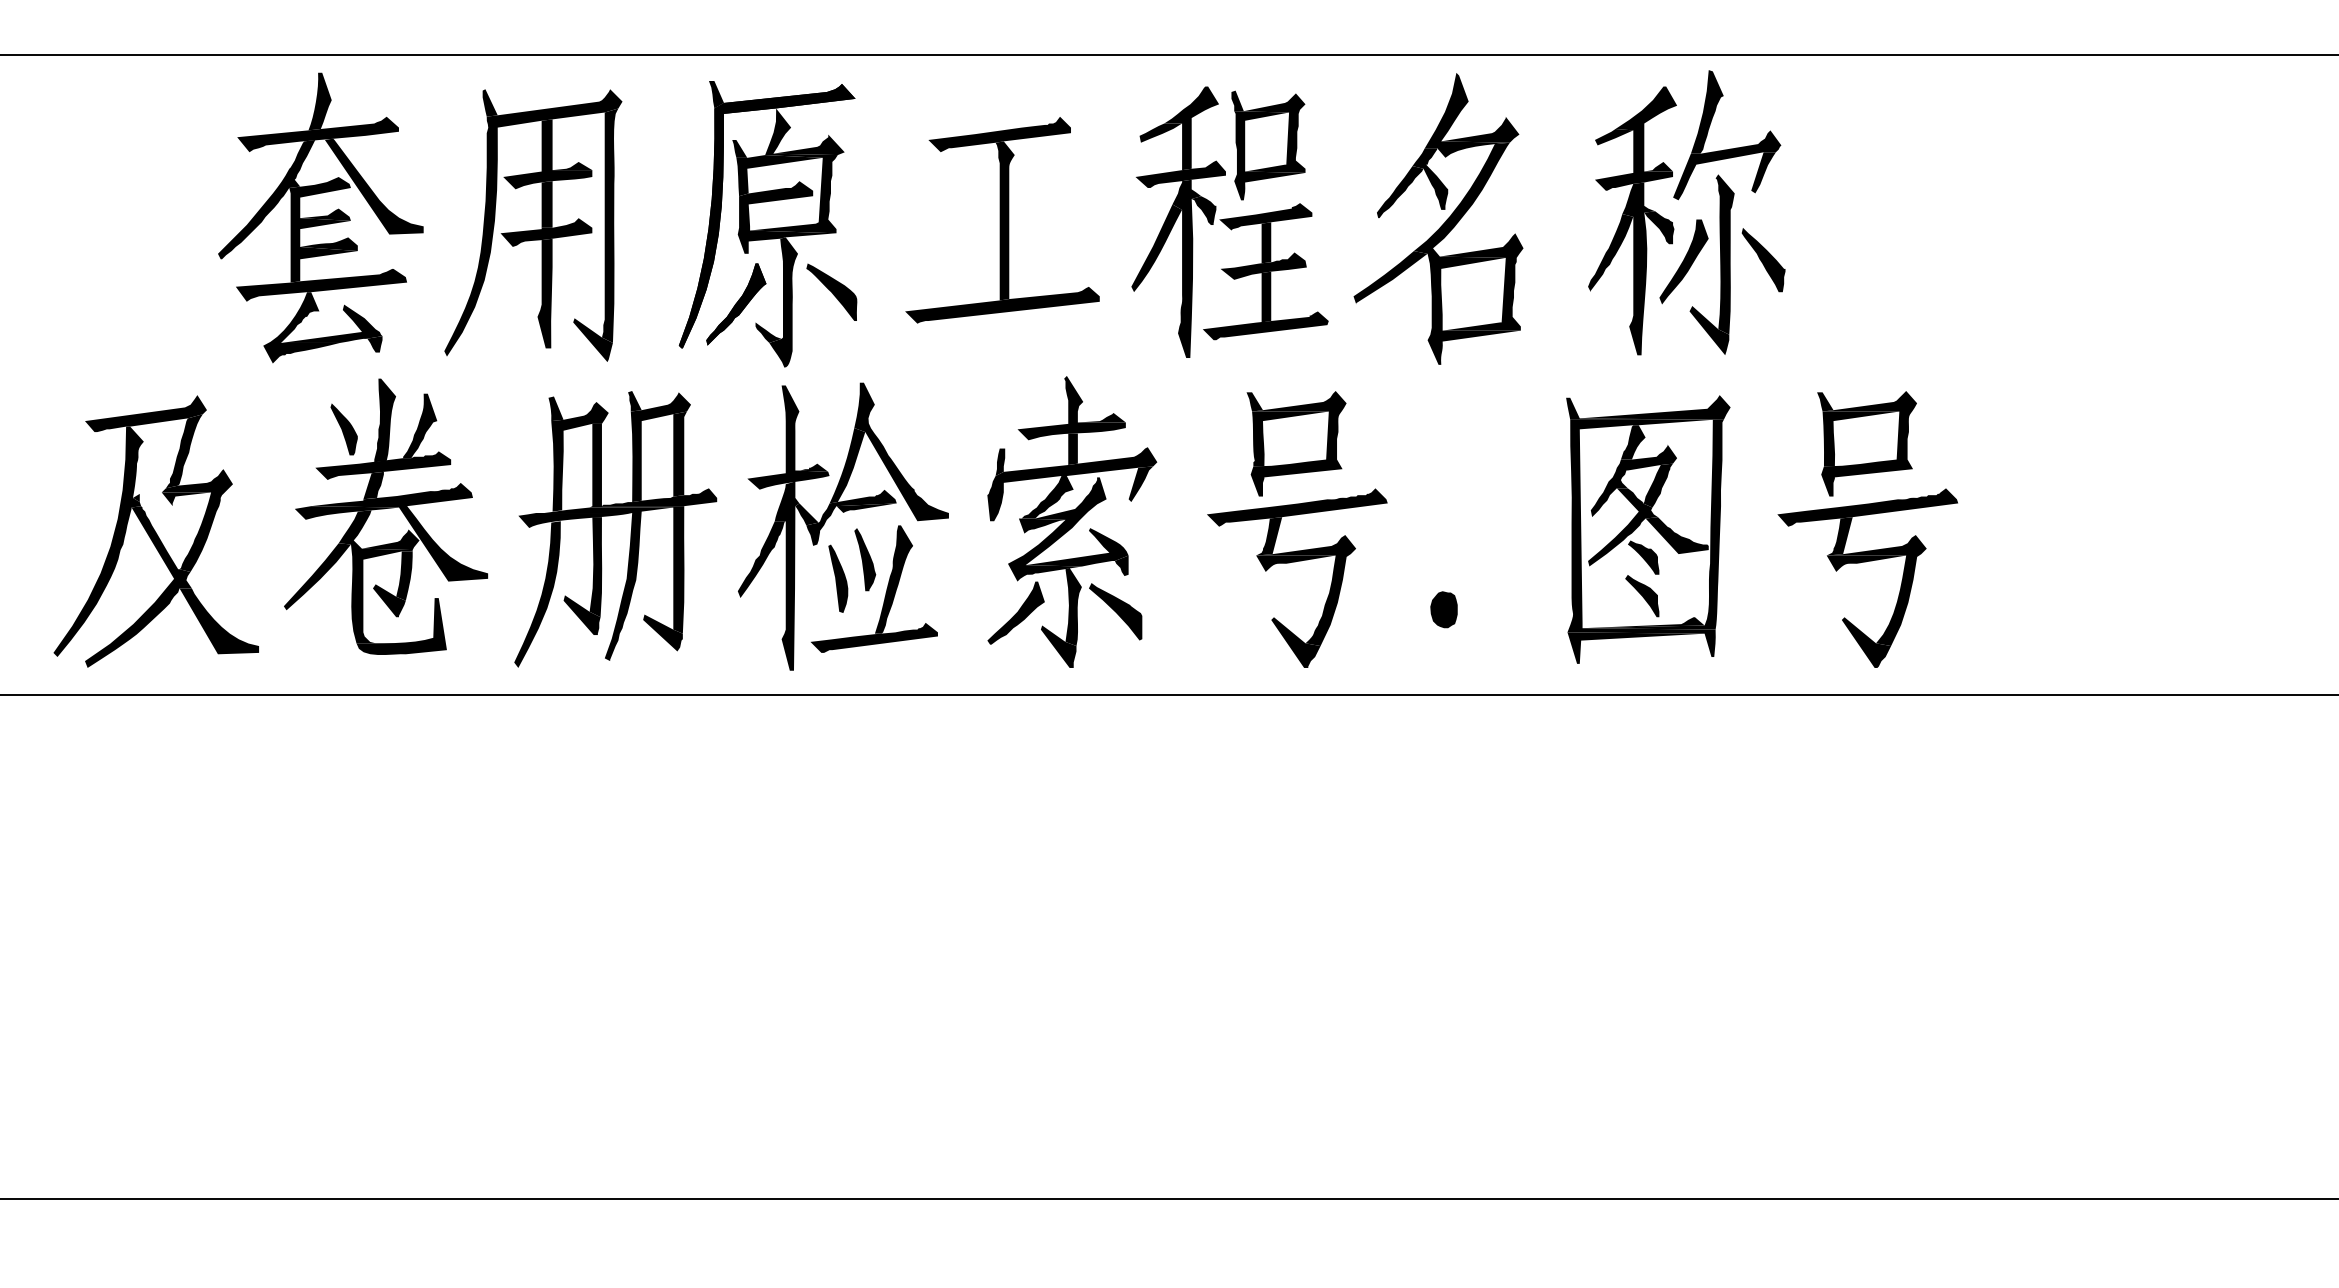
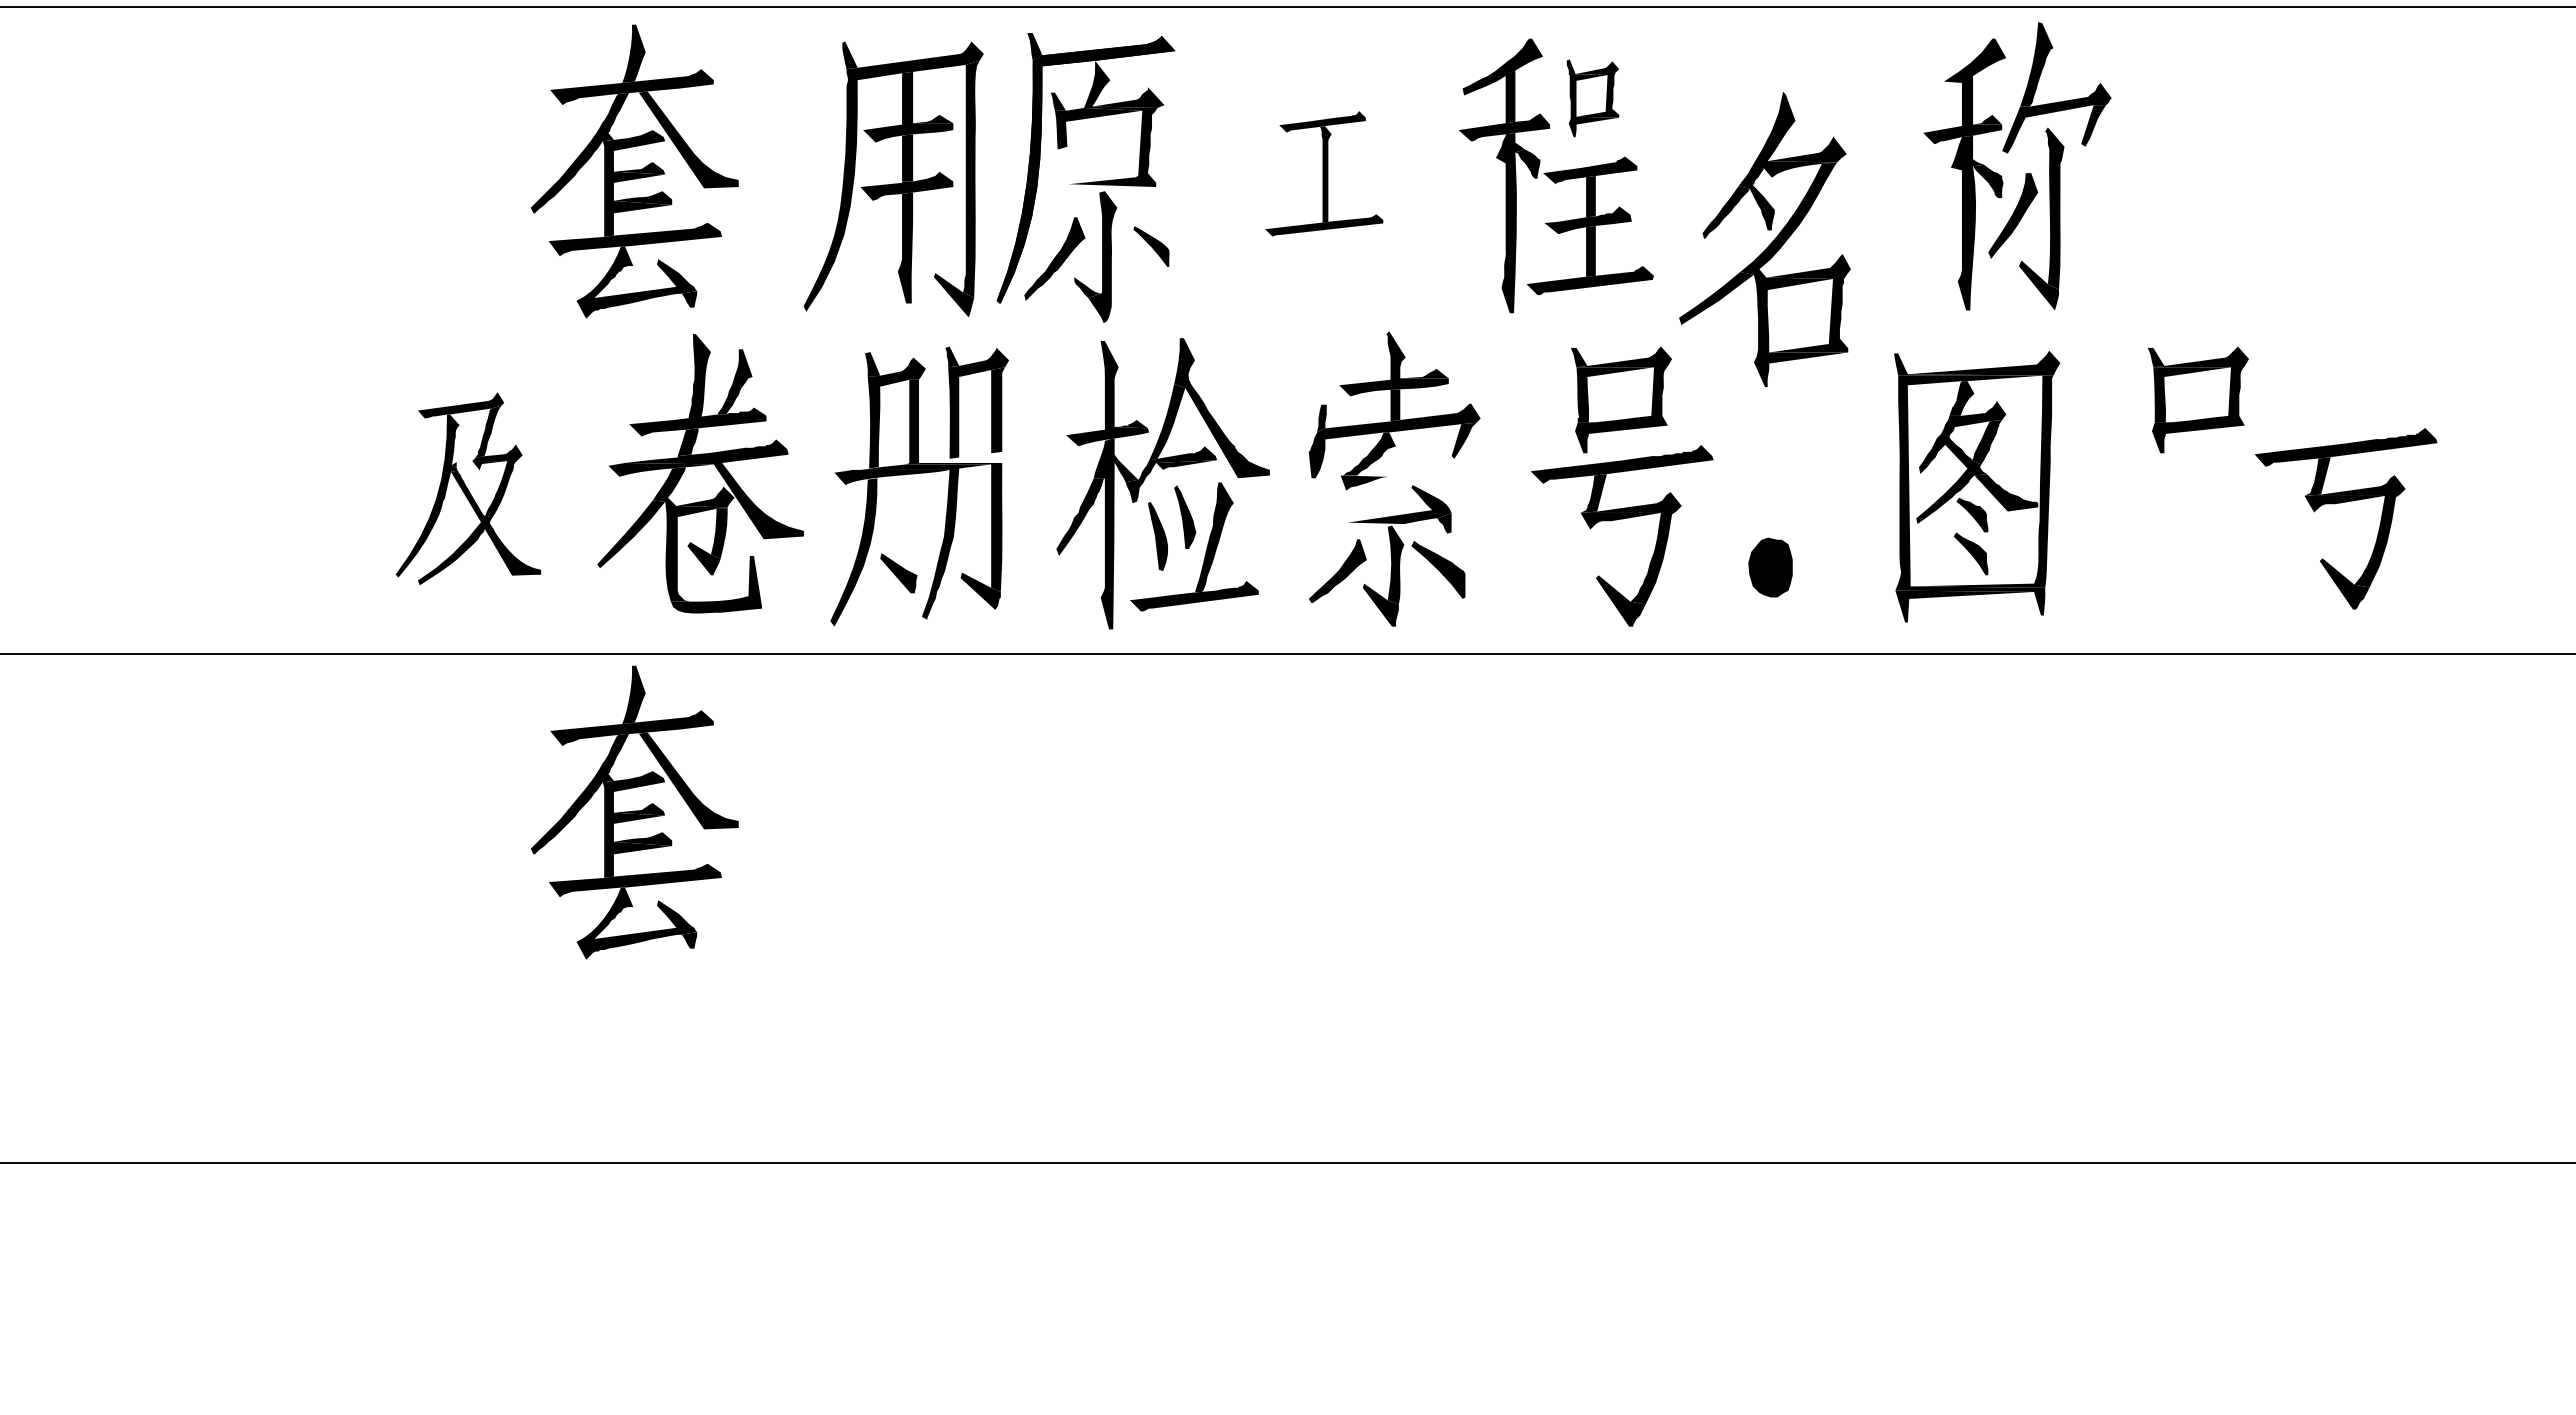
fill: (1614, 136) -> (1942, 89), removed
part: (1267, 145) -> (1592, 98), size x0.7
fill: (787, 216) -> (1106, 170), removed
part: (1002, 219) -> (1324, 173), size x0.6
part: (1442, 223) -> (1769, 244), moved
part: (533, 224) -> (893, 178), moved
fill: (1156, 247) -> (1479, 201), removed
fill: (1610, 252) -> (1938, 206), removed
part: (1763, 260) -> (2093, 214), removed
part: (831, 292) -> (1151, 246), size x0.7
part: (344, 429) -> (658, 385), removed
fill: (659, 496) -> (977, 453), removed
fill: (1057, 529) -> (1379, 486), removed
part: (156, 531) -> (468, 488), size x0.7
part: (1863, 563) -> (2341, 503), moved
fill: (595, 566) -> (912, 524), removed
part: (1443, 609) -> (1770, 567), size x1.6
fill: (1643, 622) -> (1972, 580), removed
part: (320, 851) -> (634, 812), added

